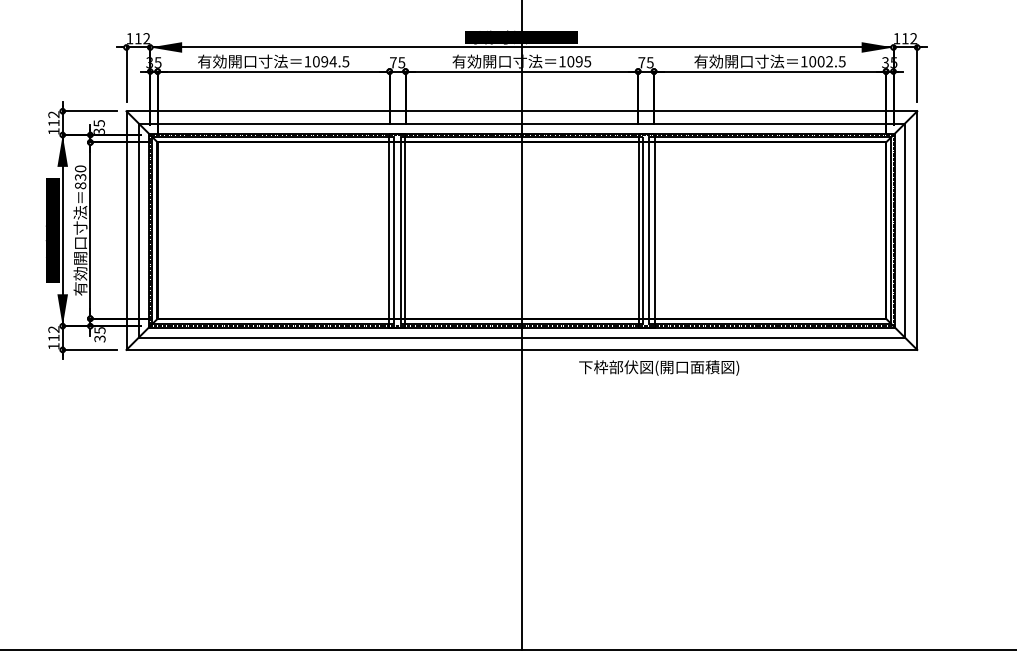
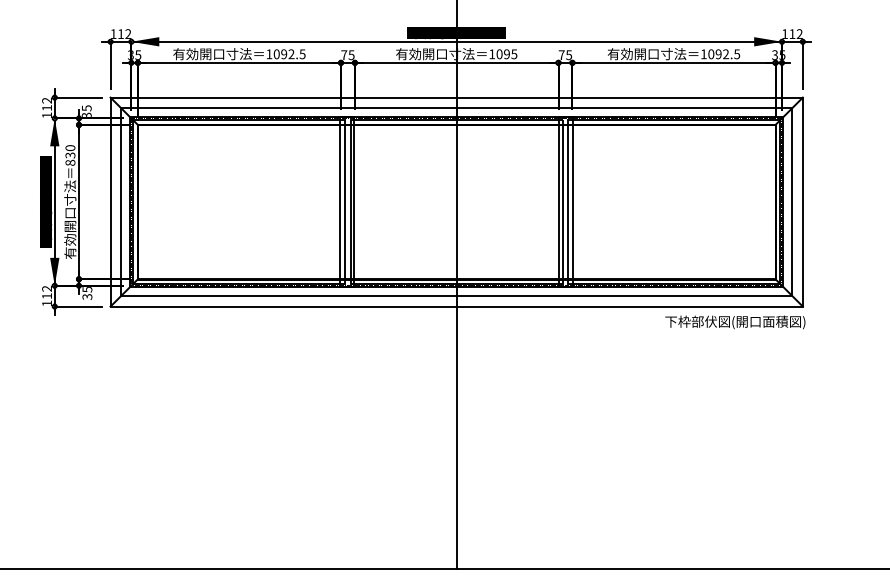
text: (332, 61) -> (290, 54), 1094.5 -> 1092.5
text: (820, 61) -> (718, 54), 1002.5 -> 1092.5
text: (659, 367) -> (735, 321), moved

